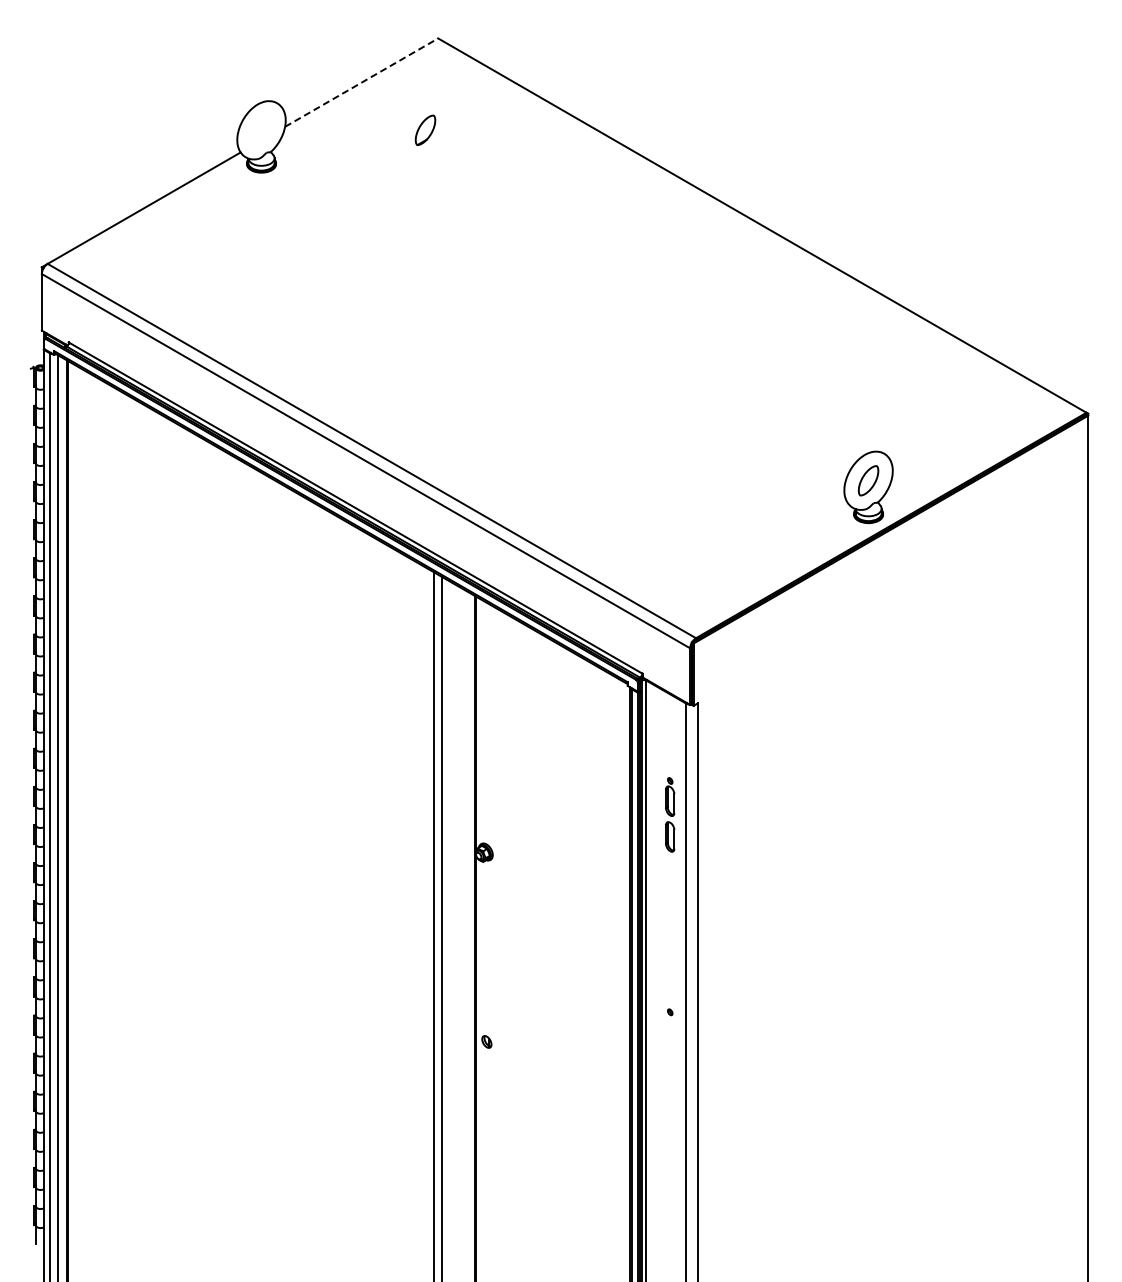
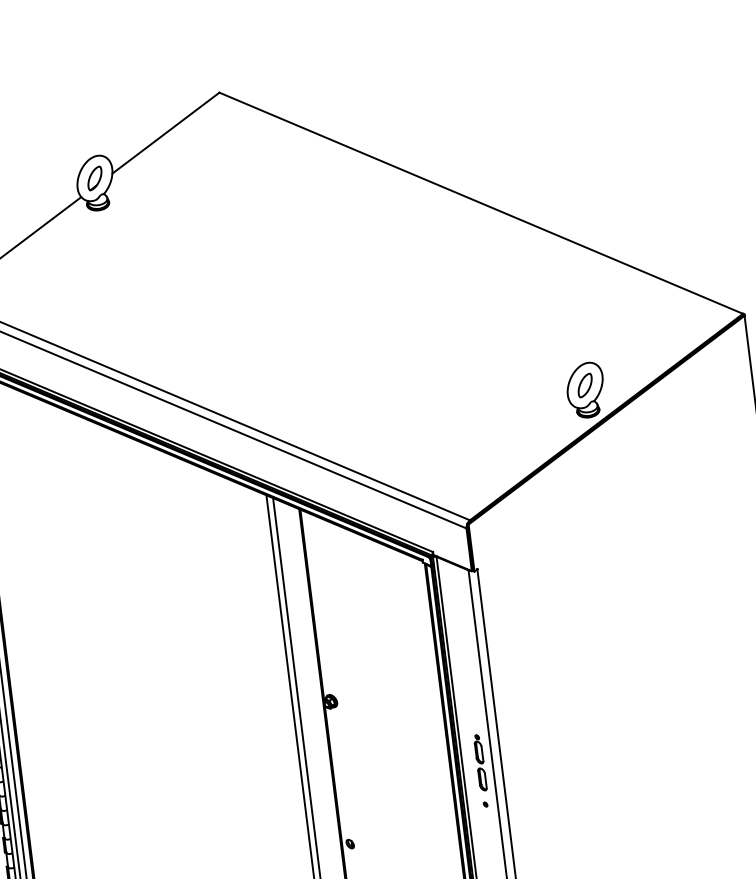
line: (362, 82) -> (166, 132), dashed -> solid
part: (425, 129) -> (94, 177), moved
part: (670, 814) -> (480, 762), moved

